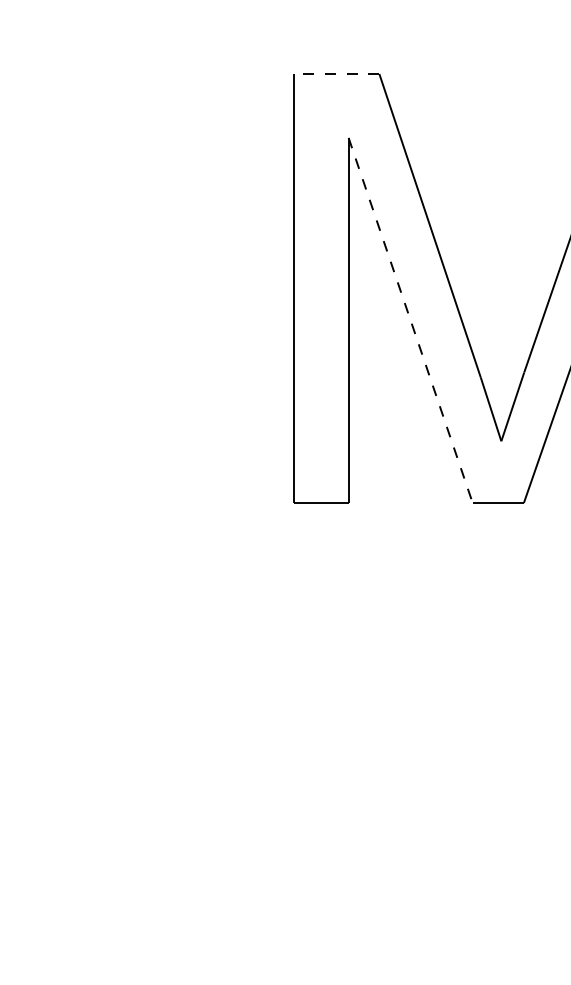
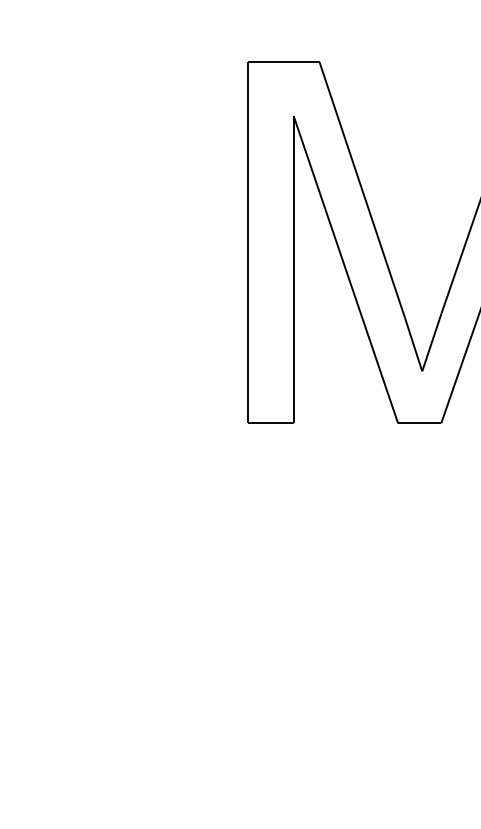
line: (336, 74) -> (283, 62), dashed -> solid
line: (410, 320) -> (345, 269), dashed -> solid

